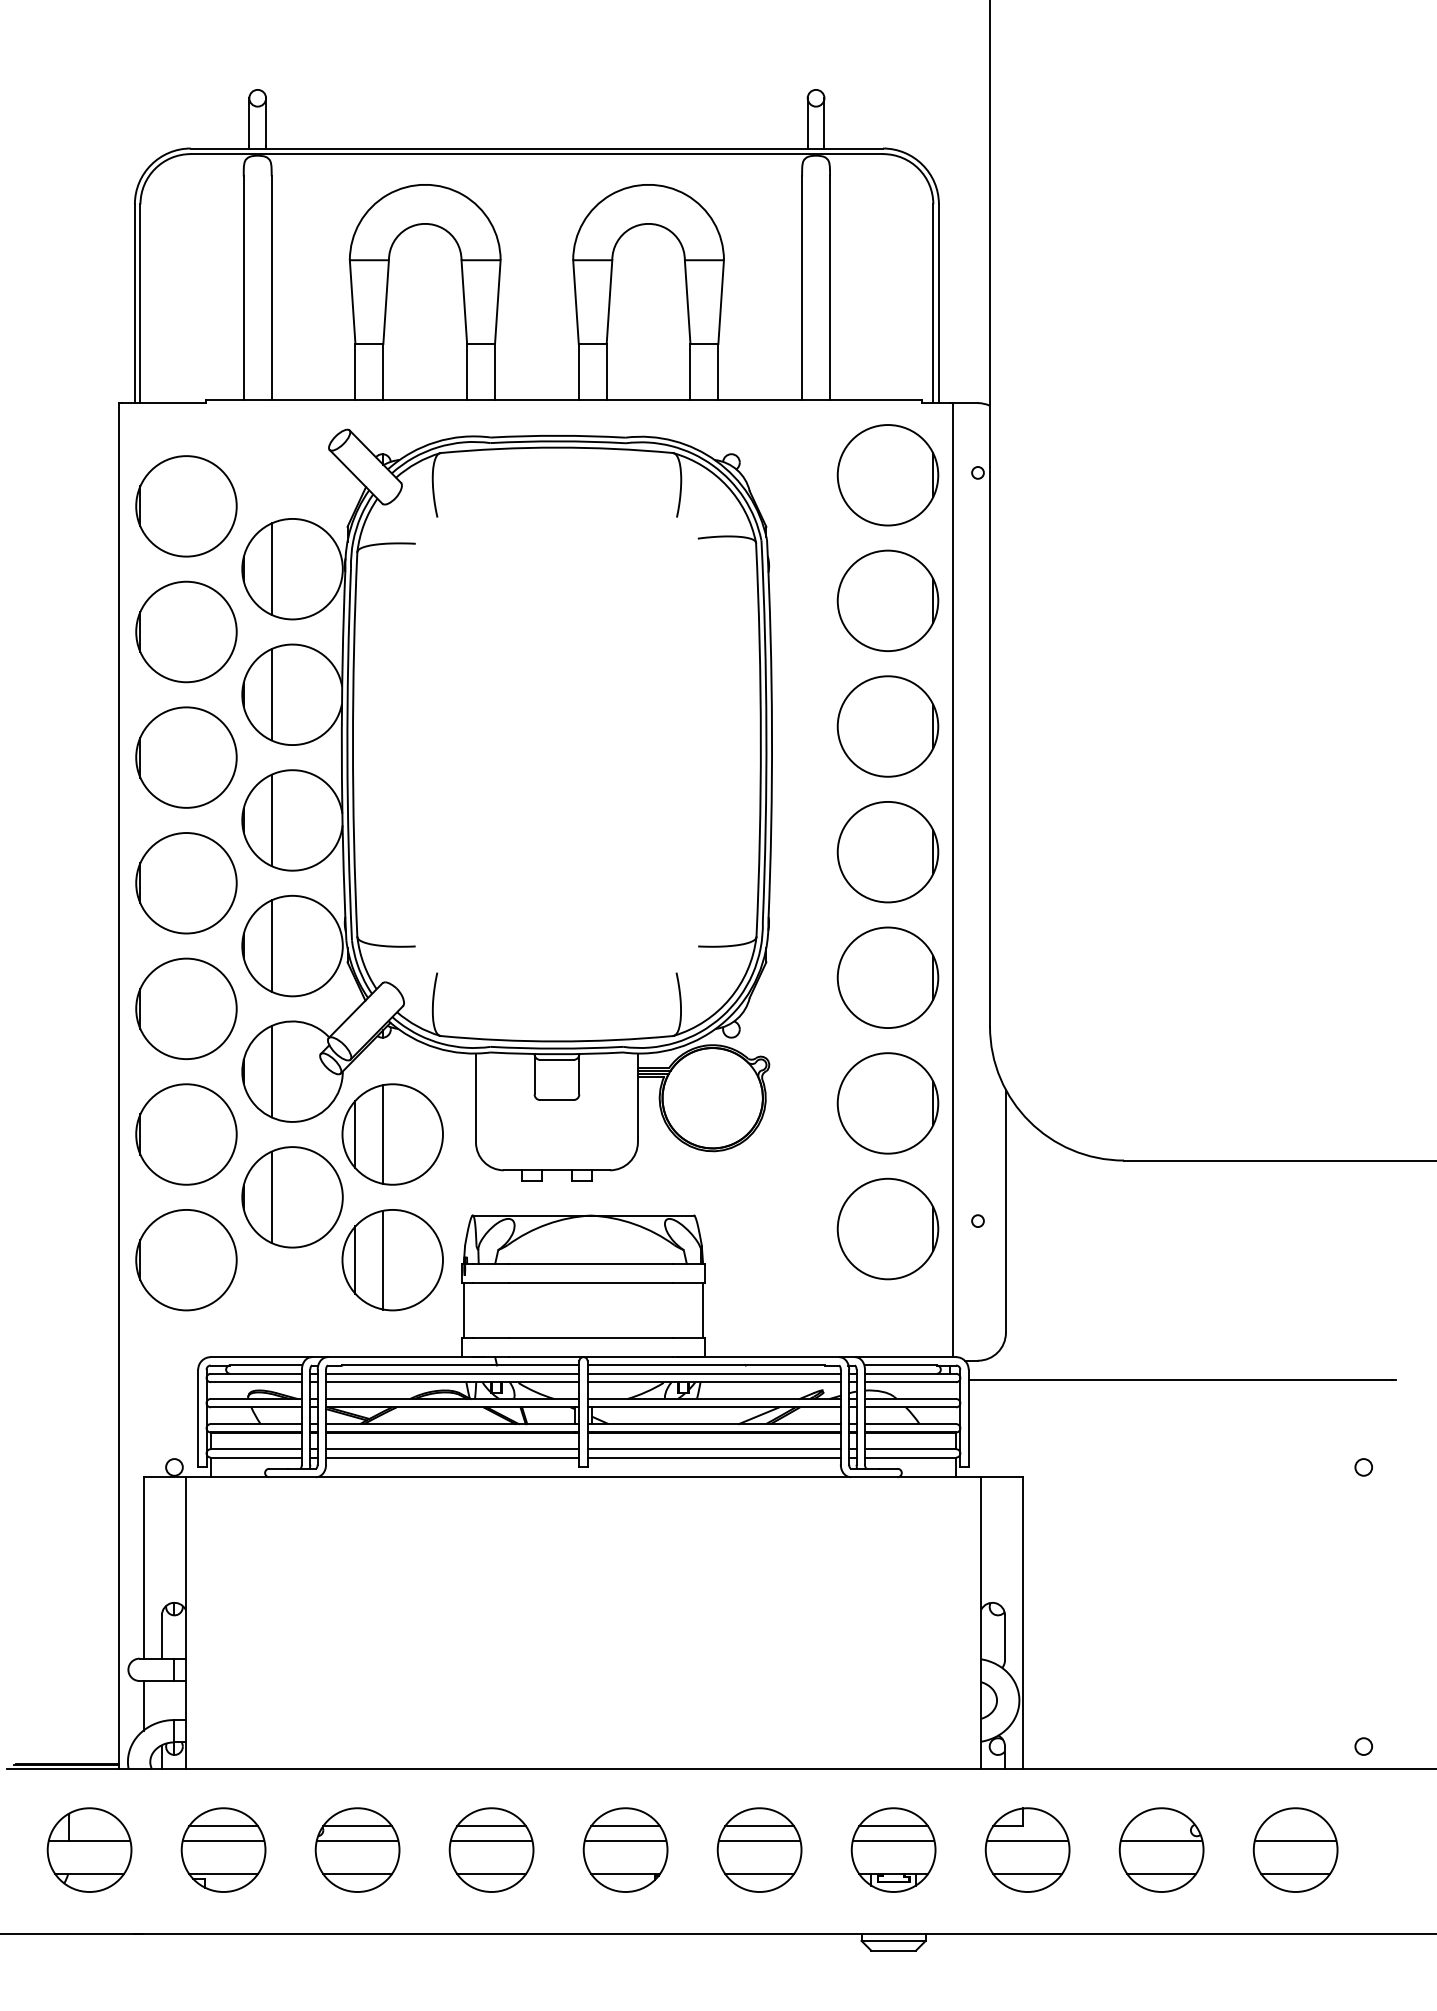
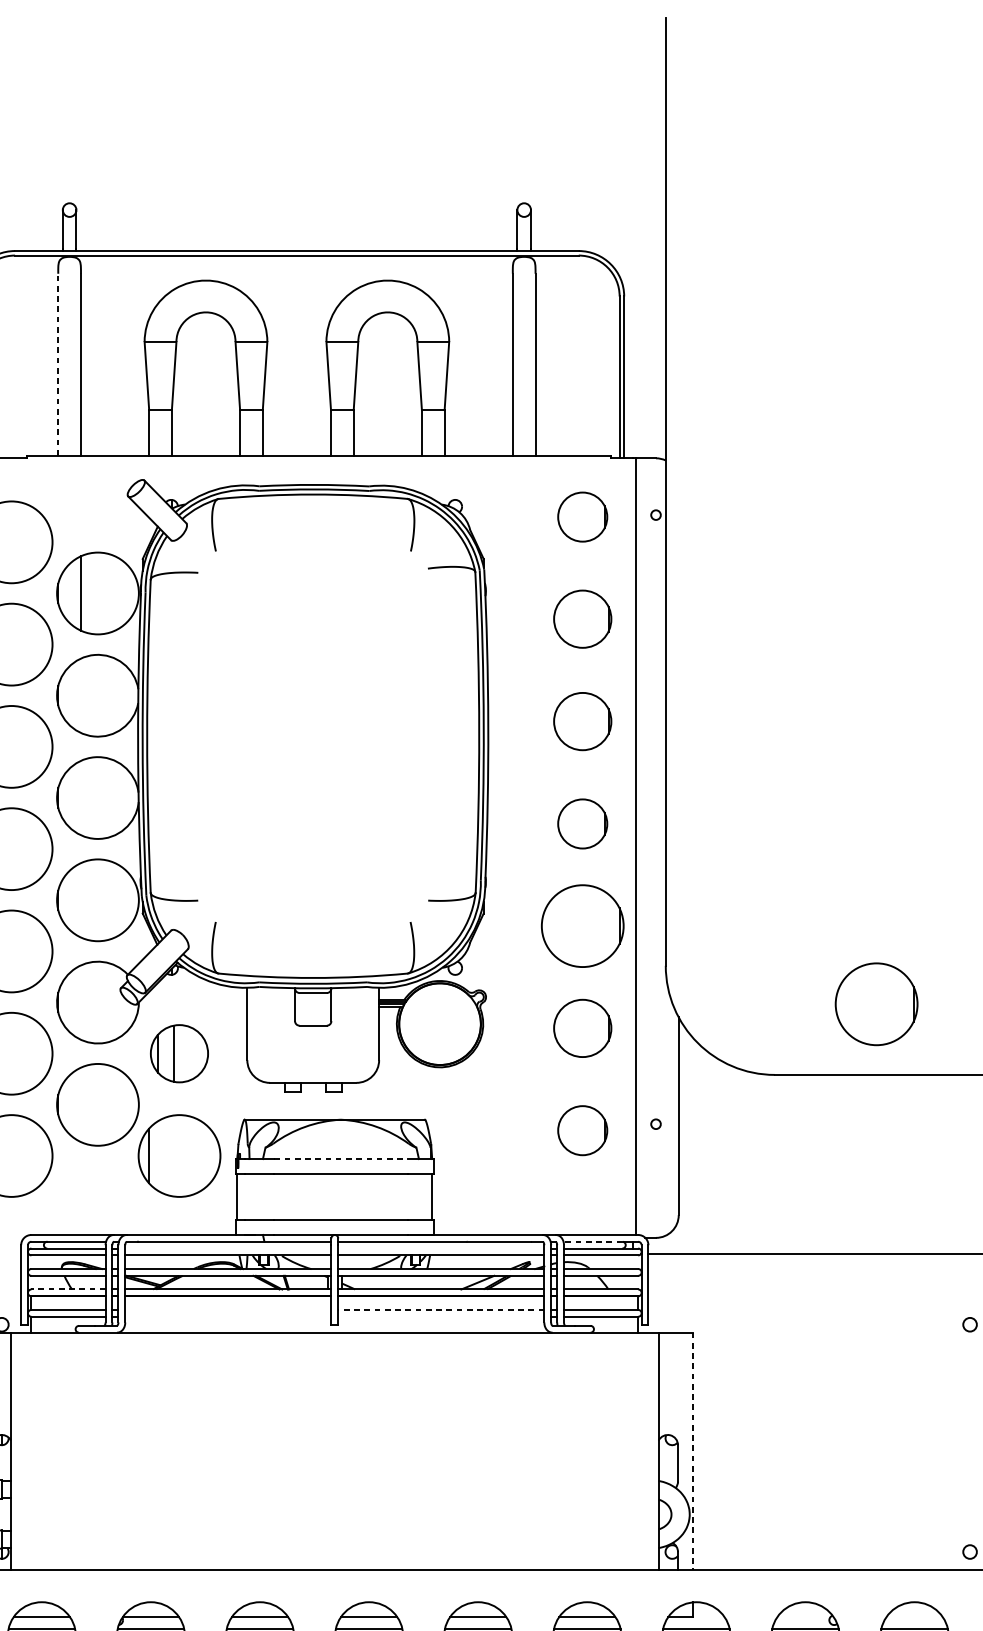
line: (243, 288) -> (58, 364), solid -> dashed
part: (887, 475) -> (582, 517), size x0.6
part: (887, 600) -> (582, 618), size x0.7
line: (271, 694) -> (80, 695), removed
part: (887, 726) -> (582, 721), size x0.7
line: (271, 820) -> (80, 798), removed
part: (887, 852) -> (582, 824), size x0.6
line: (271, 945) -> (80, 899), removed
line: (271, 1071) -> (80, 1002), removed
part: (1248, 1073) -> (876, 1004), added
part: (887, 1103) -> (582, 1028), size x0.7
part: (392, 1134) -> (179, 1053), size x0.7
line: (271, 1197) -> (80, 1105), removed
part: (887, 1228) -> (582, 1130), size x0.6
line: (383, 1259) -> (172, 1155), removed
line: (591, 1263) -> (341, 1158), solid -> dashed
line: (900, 1365) -> (592, 1241), solid -> dashed
line: (452, 1373) -> (228, 1248), removed
line: (713, 1373) -> (440, 1248), removed
line: (256, 1424) -> (68, 1289), solid -> dashed
line: (452, 1449) -> (228, 1310), removed
line: (714, 1449) -> (441, 1310), solid -> dashed
line: (452, 1457) -> (228, 1316), removed
line: (713, 1457) -> (440, 1316), removed
line: (1023, 1622) -> (693, 1451), solid -> dashed

